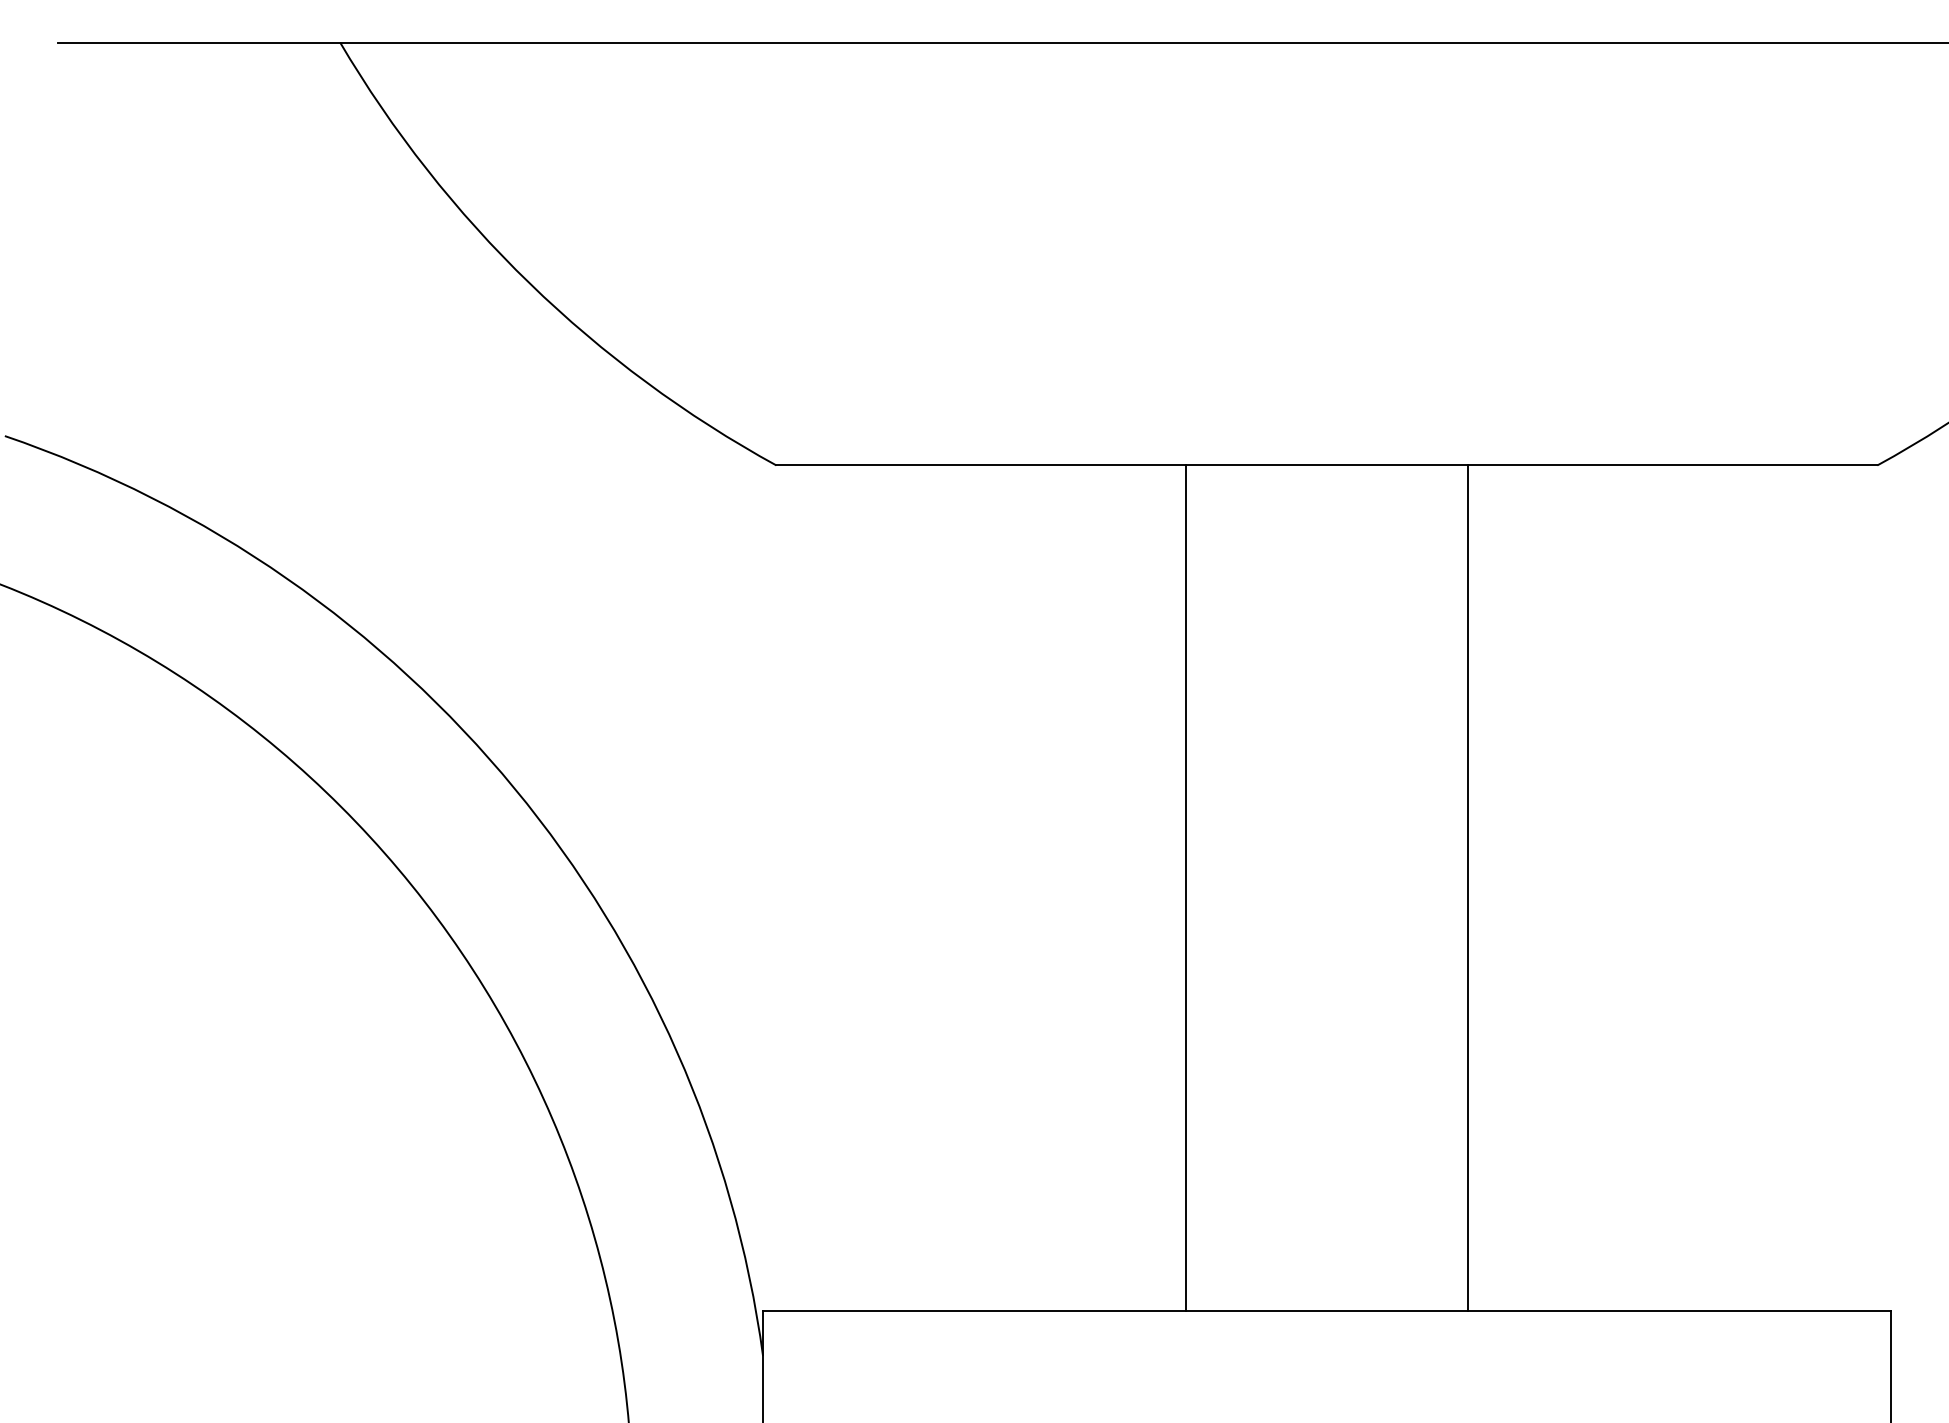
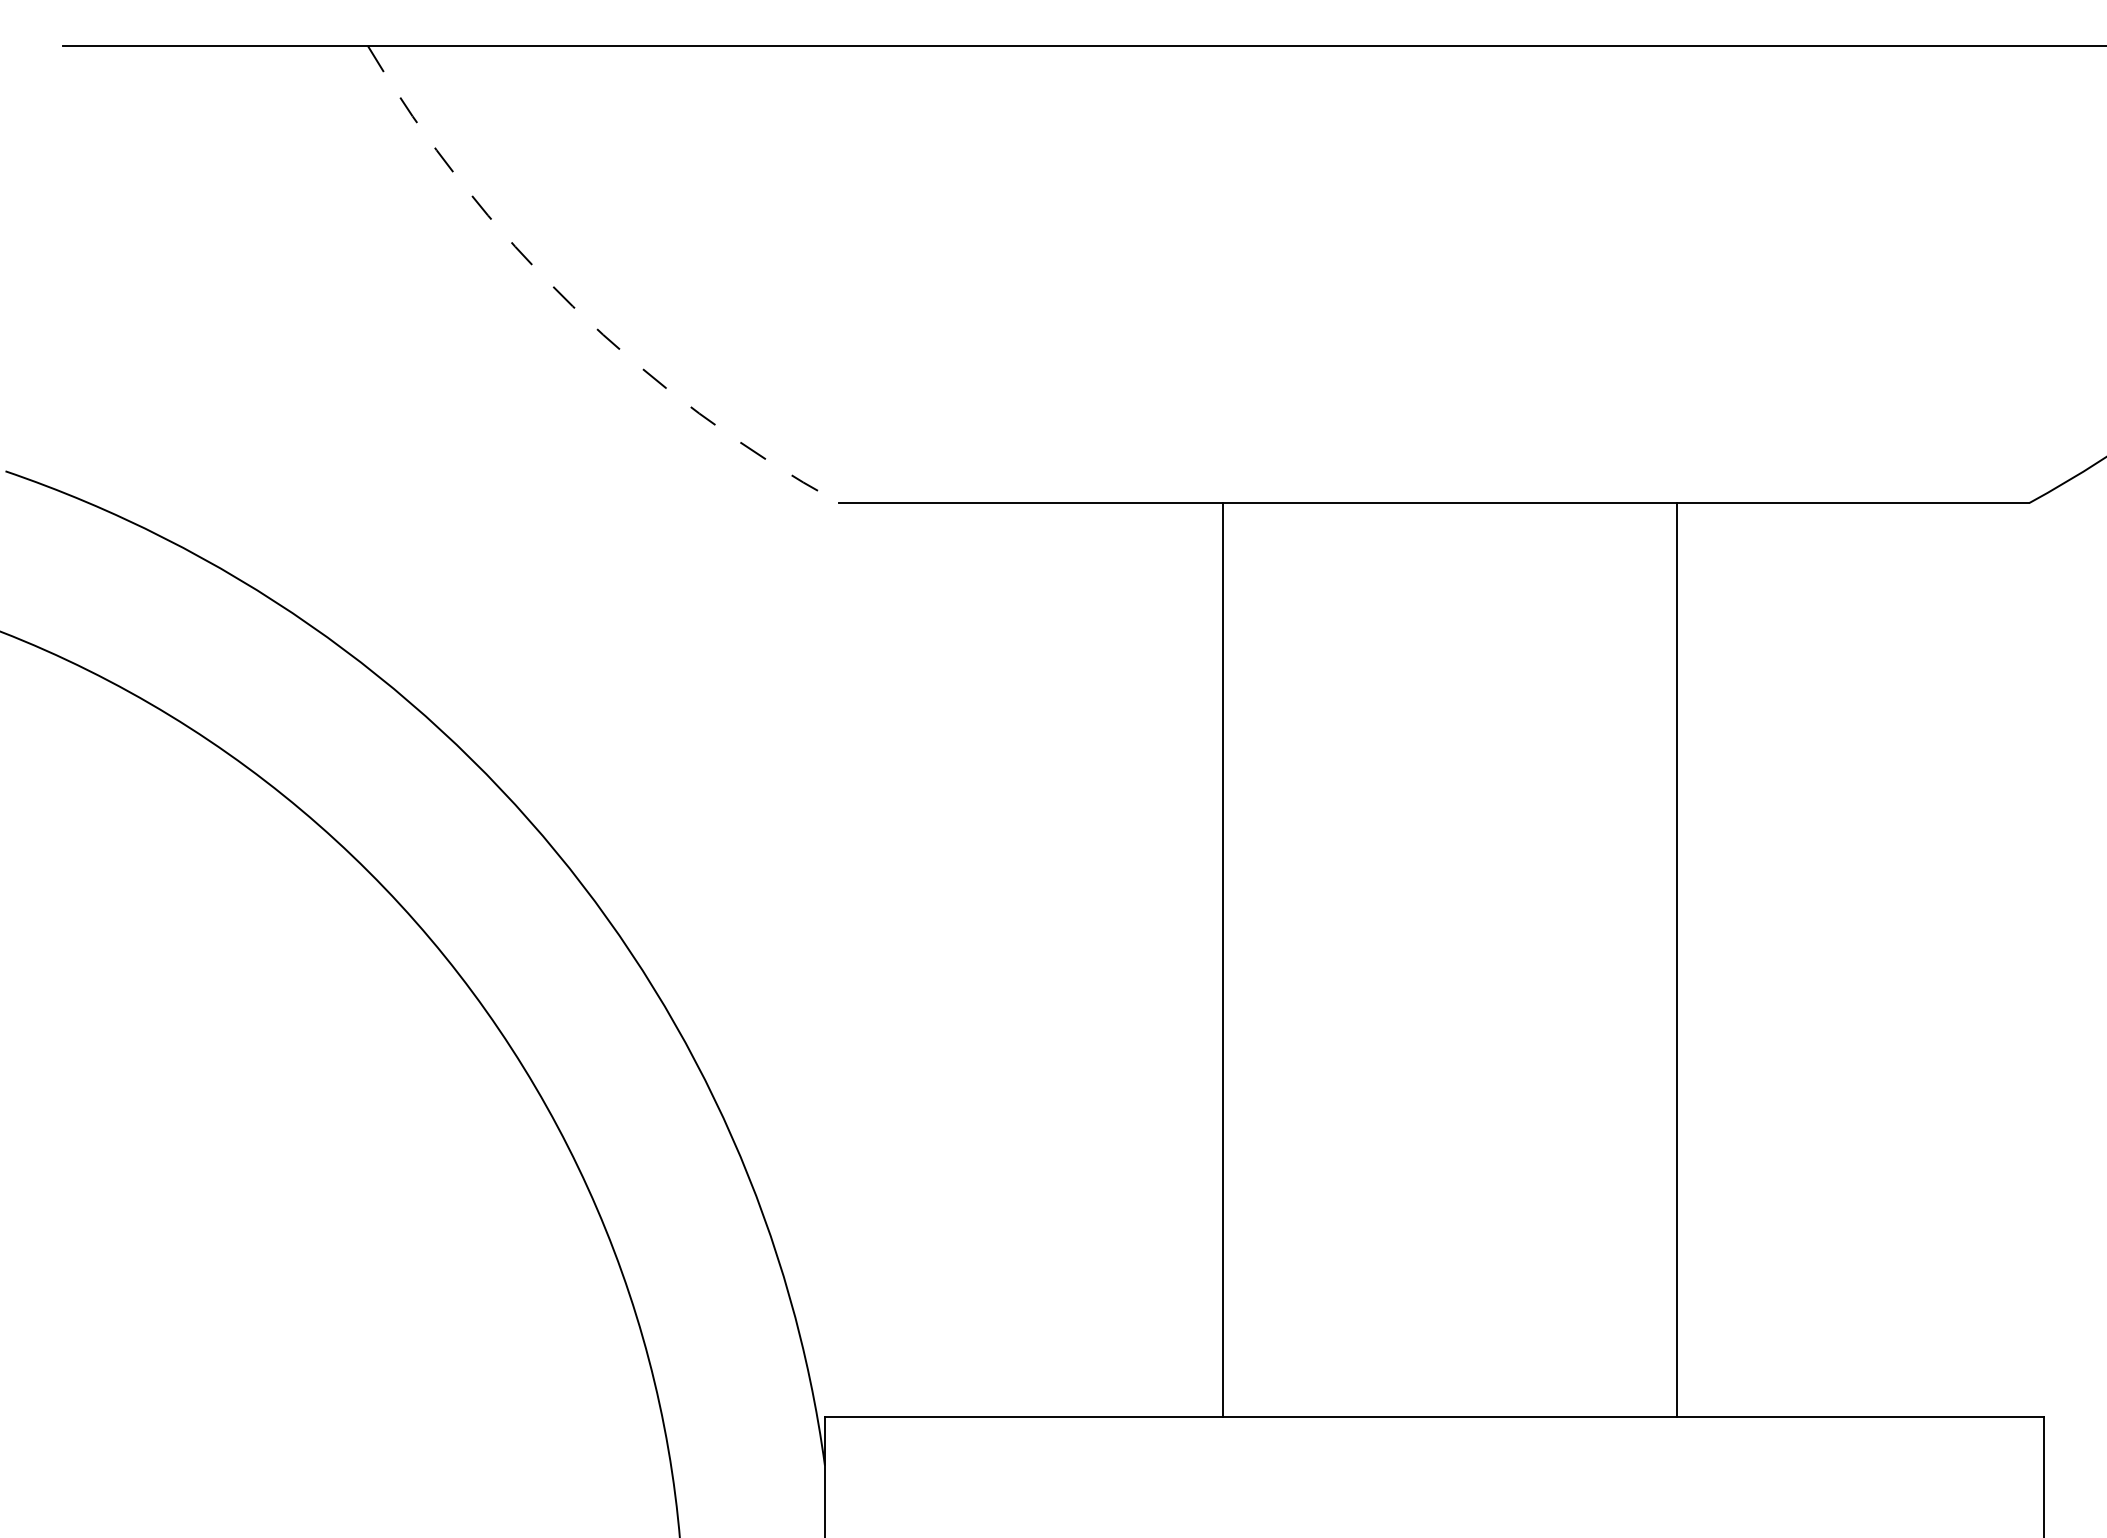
arc: (529, 283) -> (572, 306), solid -> dashed
line: (1186, 888) -> (1223, 960), moved
line: (1467, 888) -> (1676, 960), moved

